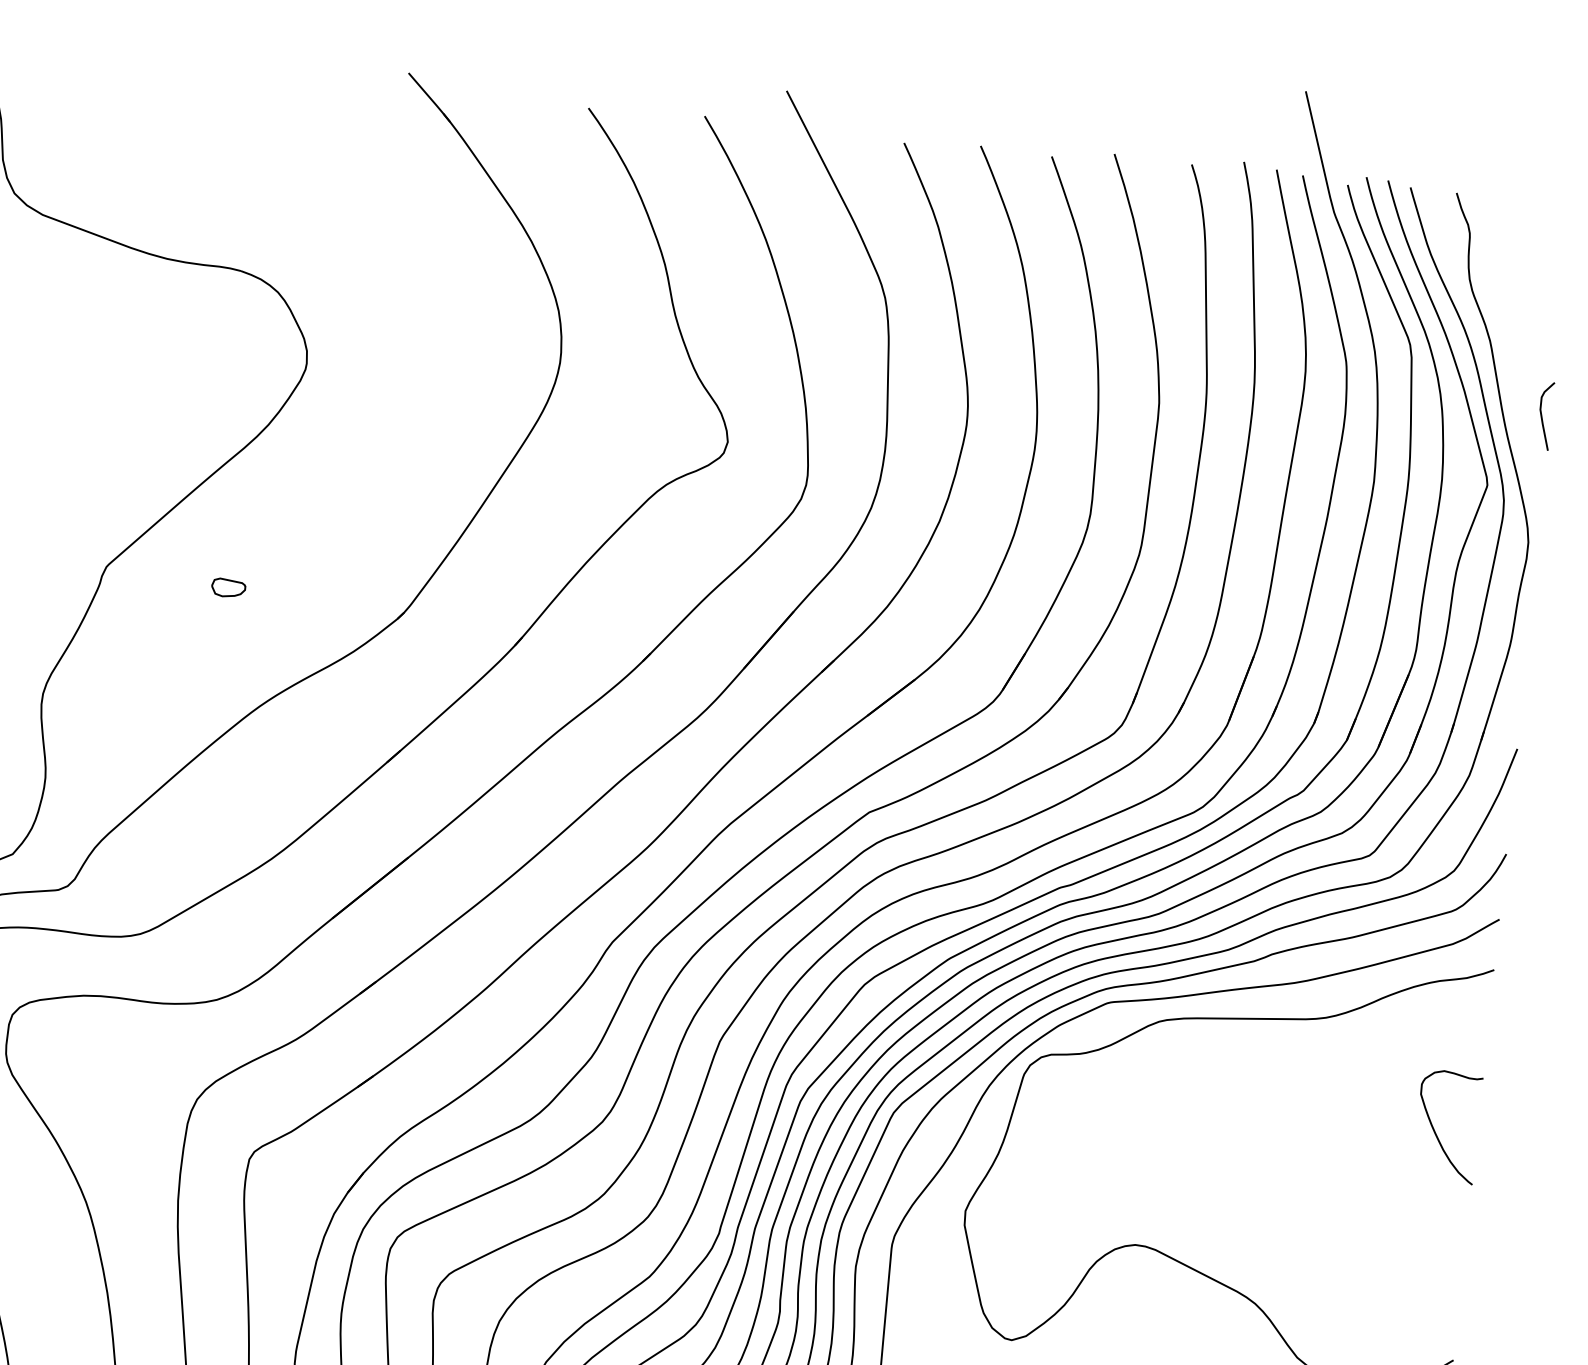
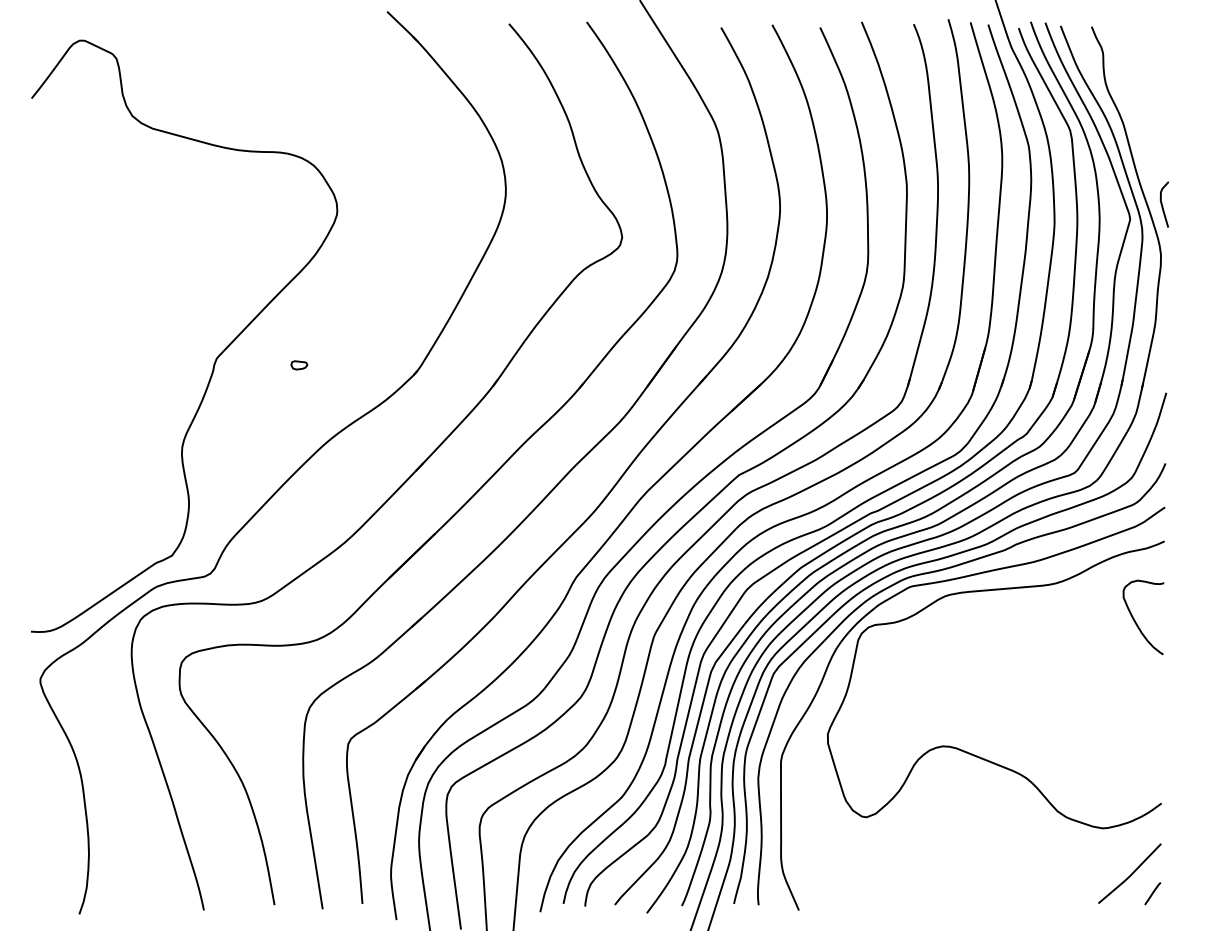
curve: (1542, 415) -> (1162, 204), moved
part: (229, 588) -> (299, 365), size x0.71
curve: (1438, 1134) -> (1137, 623), moved

